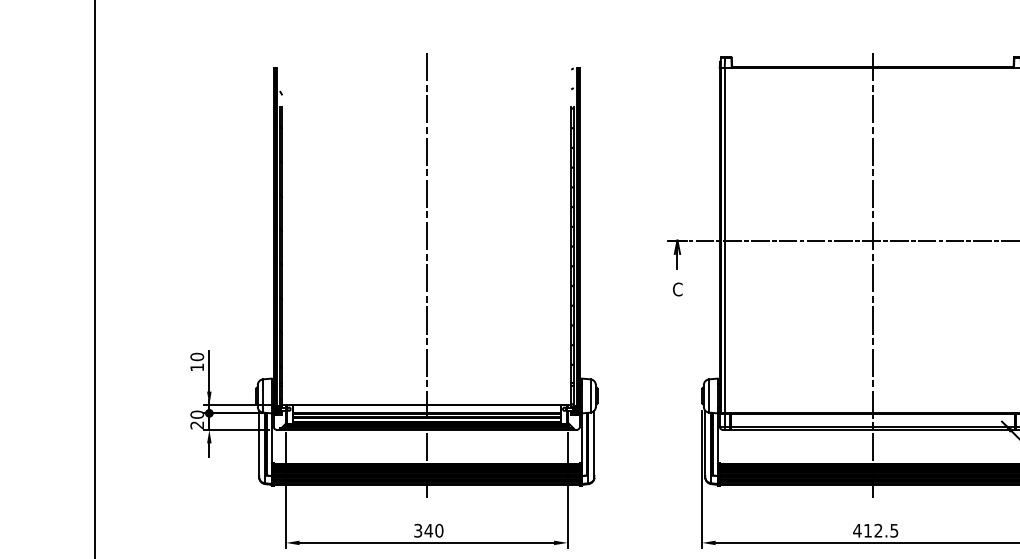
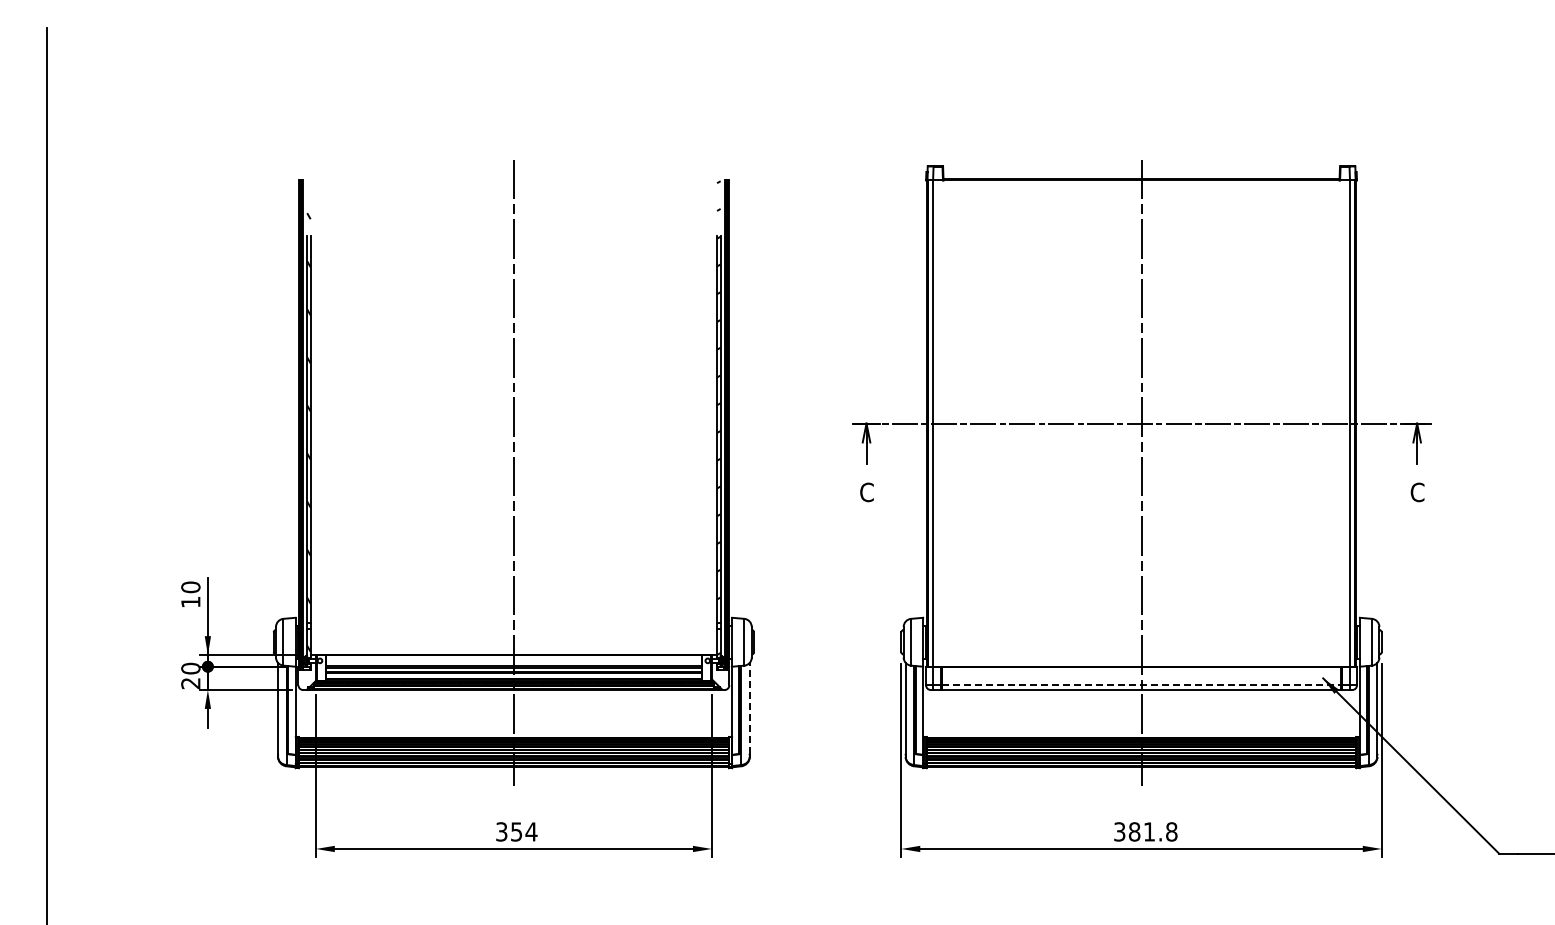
line: (872, 426) -> (1141, 685), solid -> dashed
line: (594, 442) -> (749, 707), solid -> dashed
text: (433, 530) -> (523, 831), 340 -> 354
text: (875, 530) -> (1145, 831), 412.5 -> 381.8

